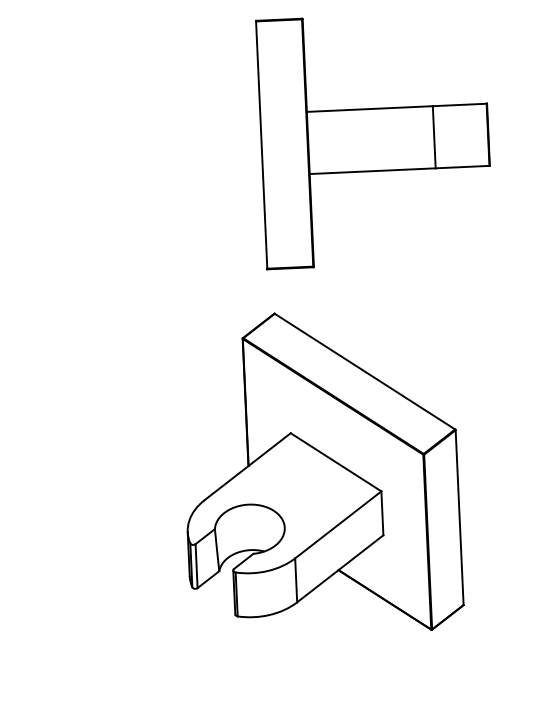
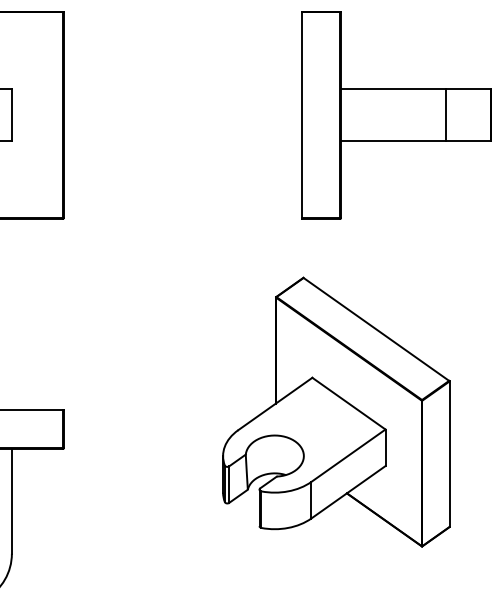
part: (321, 472) -> (336, 411), moved

